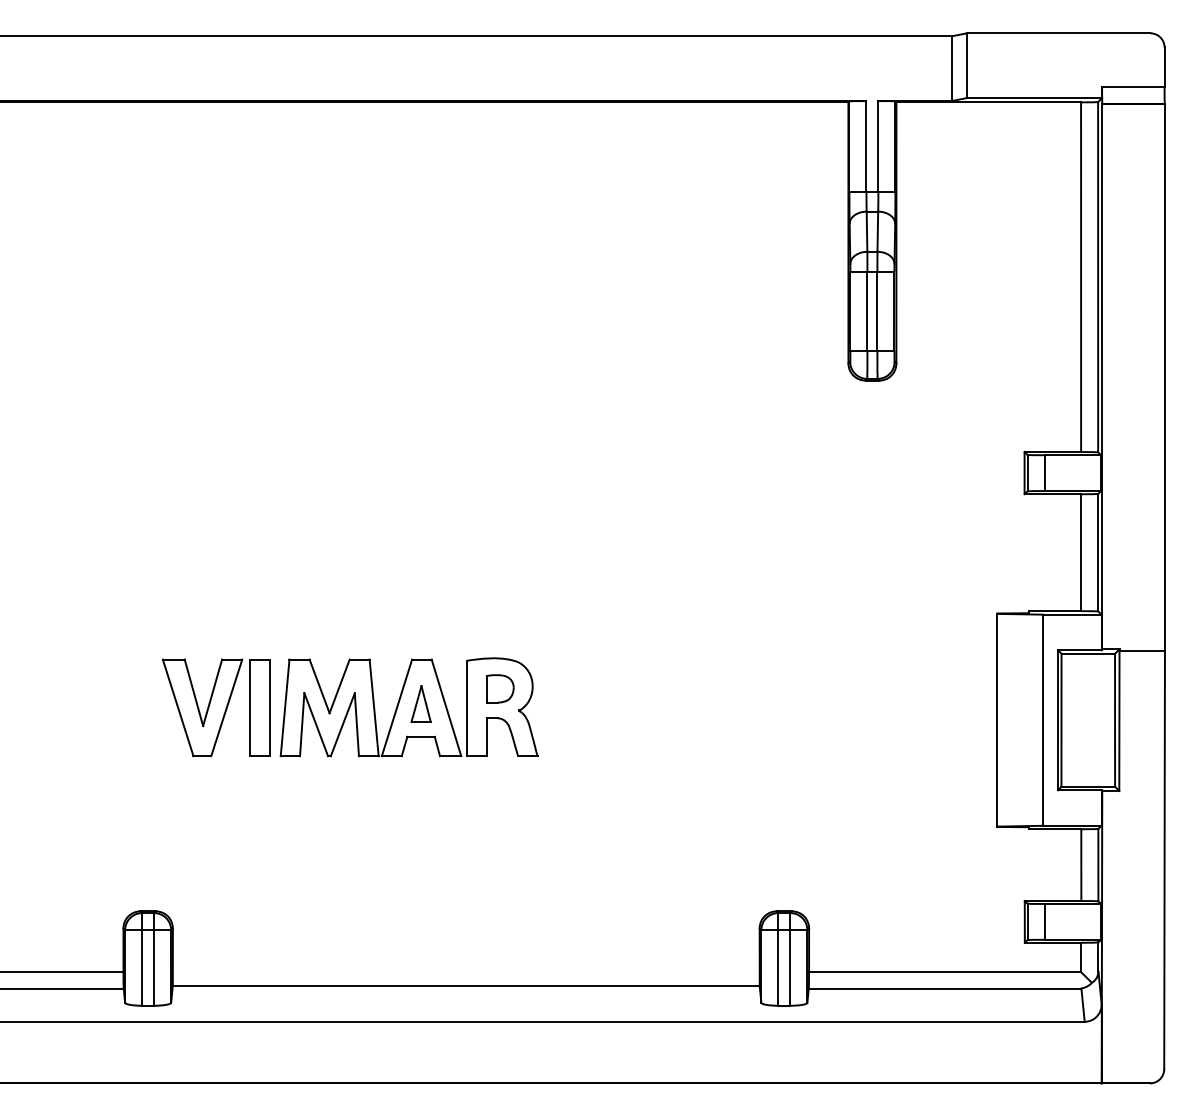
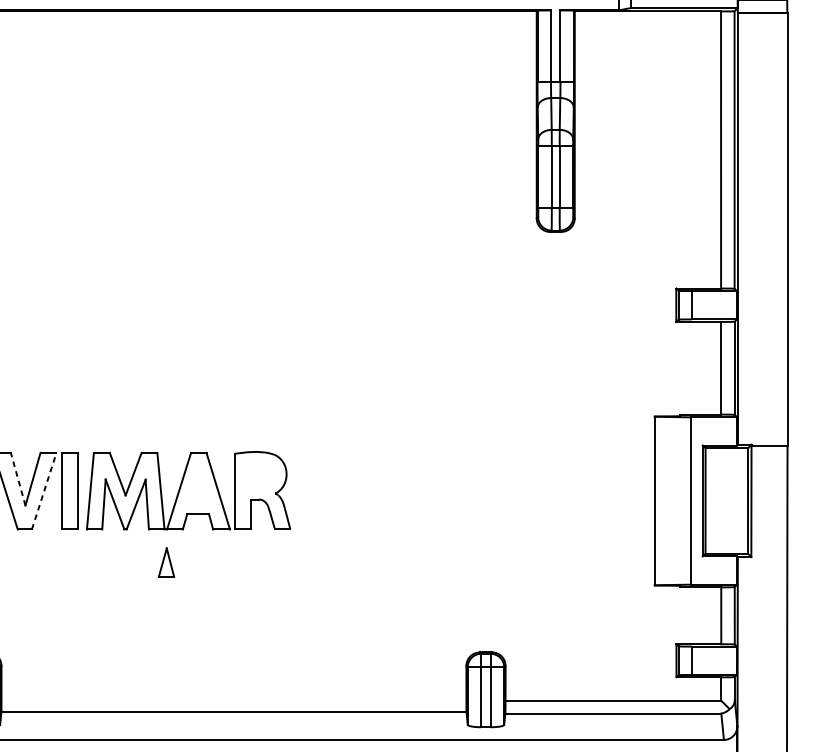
part: (500, 688) -> (261, 475), removed
line: (193, 692) -> (17, 479), solid -> dashed
part: (420, 703) -> (165, 562), moved
line: (226, 707) -> (43, 490), solid -> dashed

